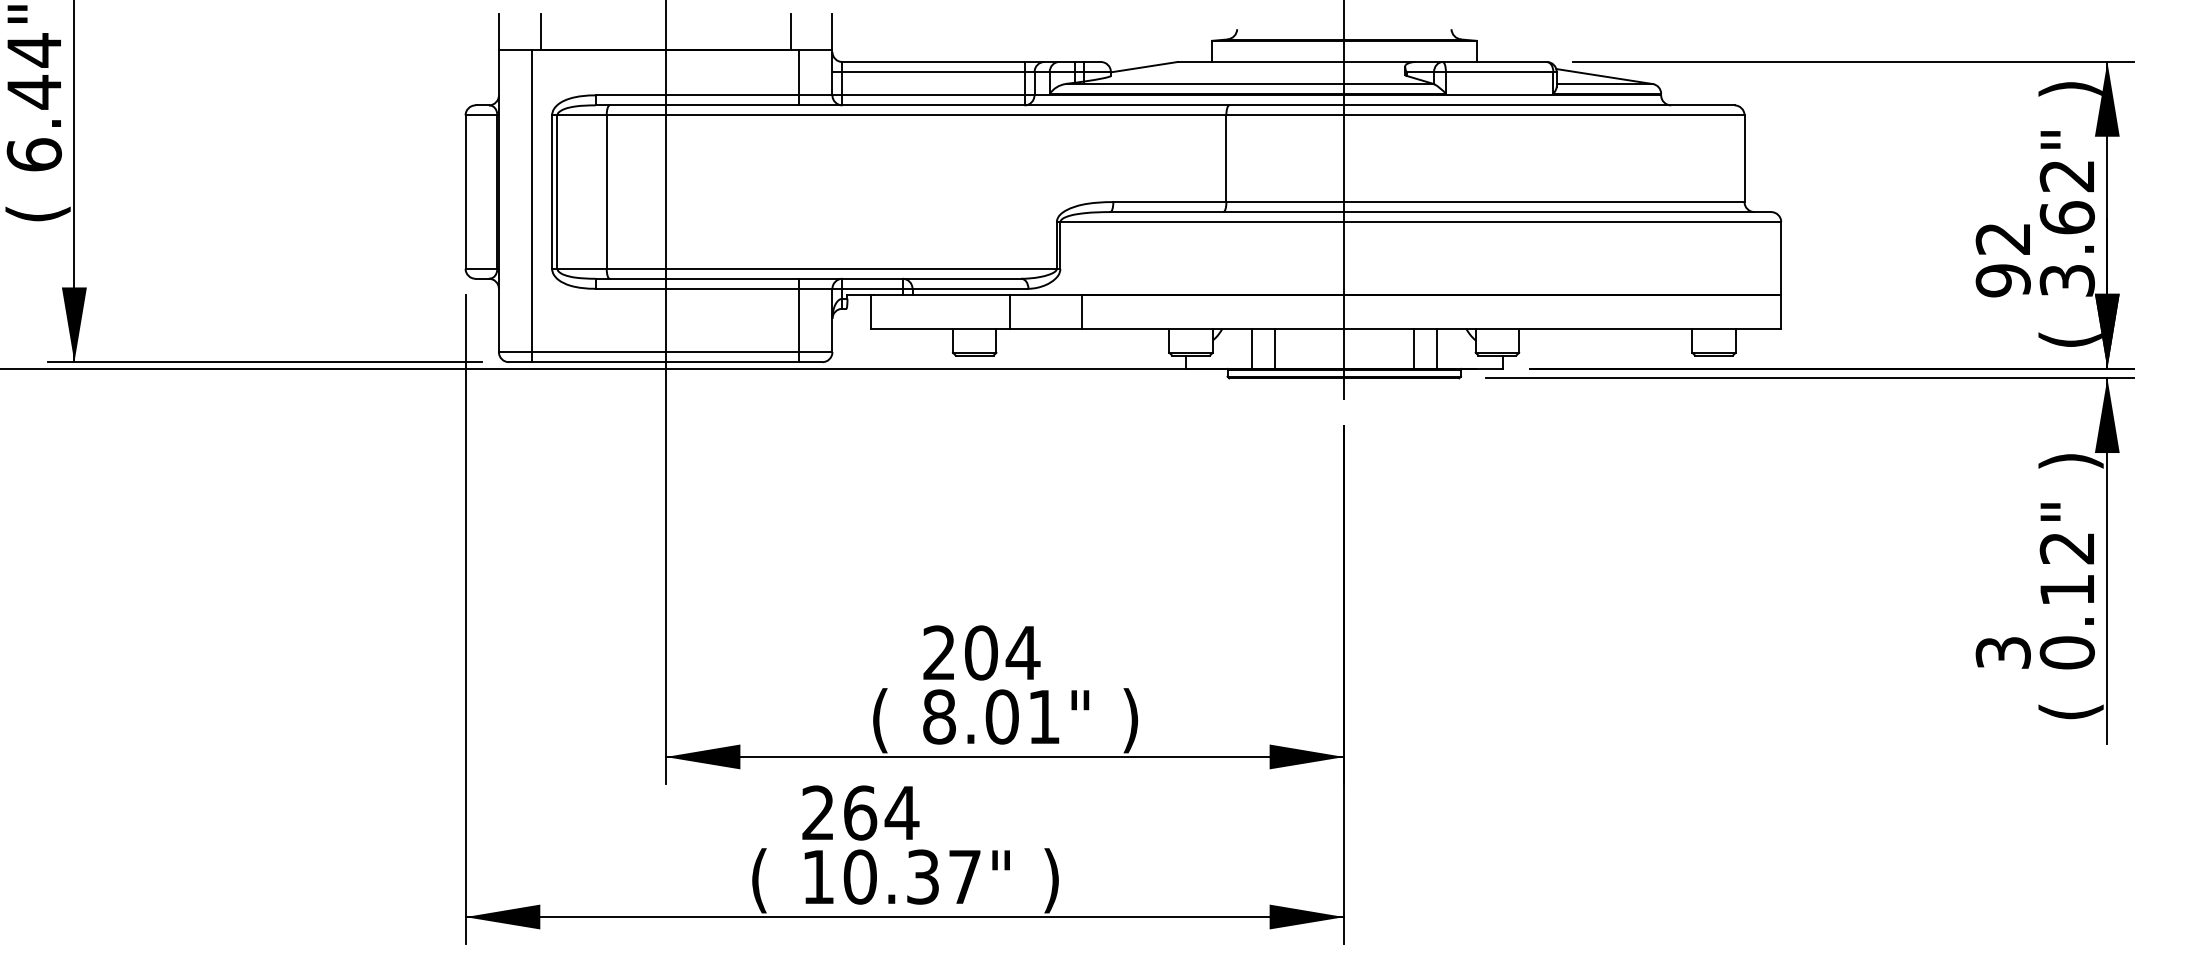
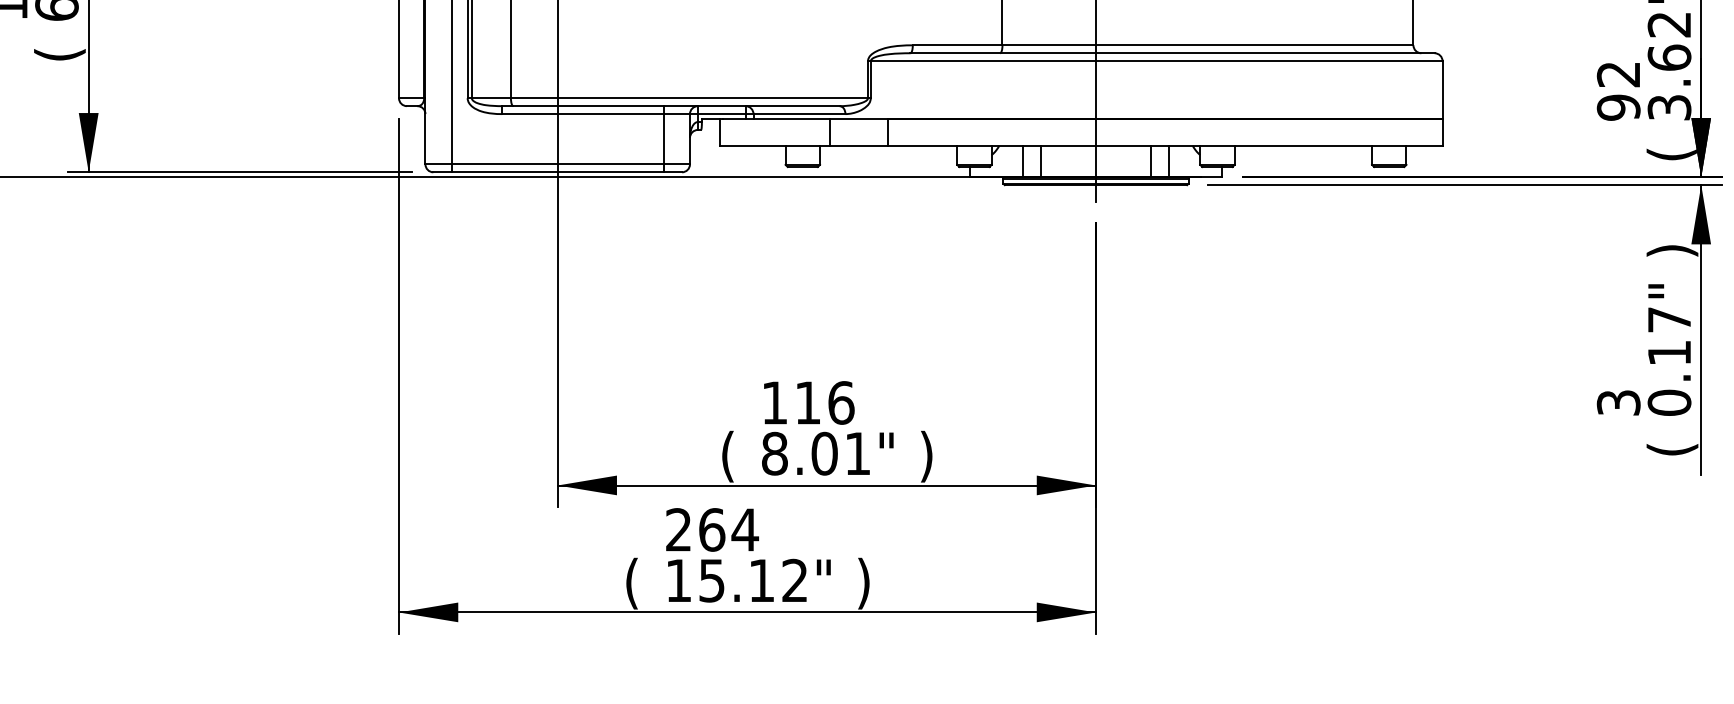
text: (2066, 548) -> (1668, 320), 0.12" -> 0.17"
text: (981, 652) -> (808, 402), 204 -> 116
text: (911, 876) -> (752, 580), 10.37" -> 15.12"

